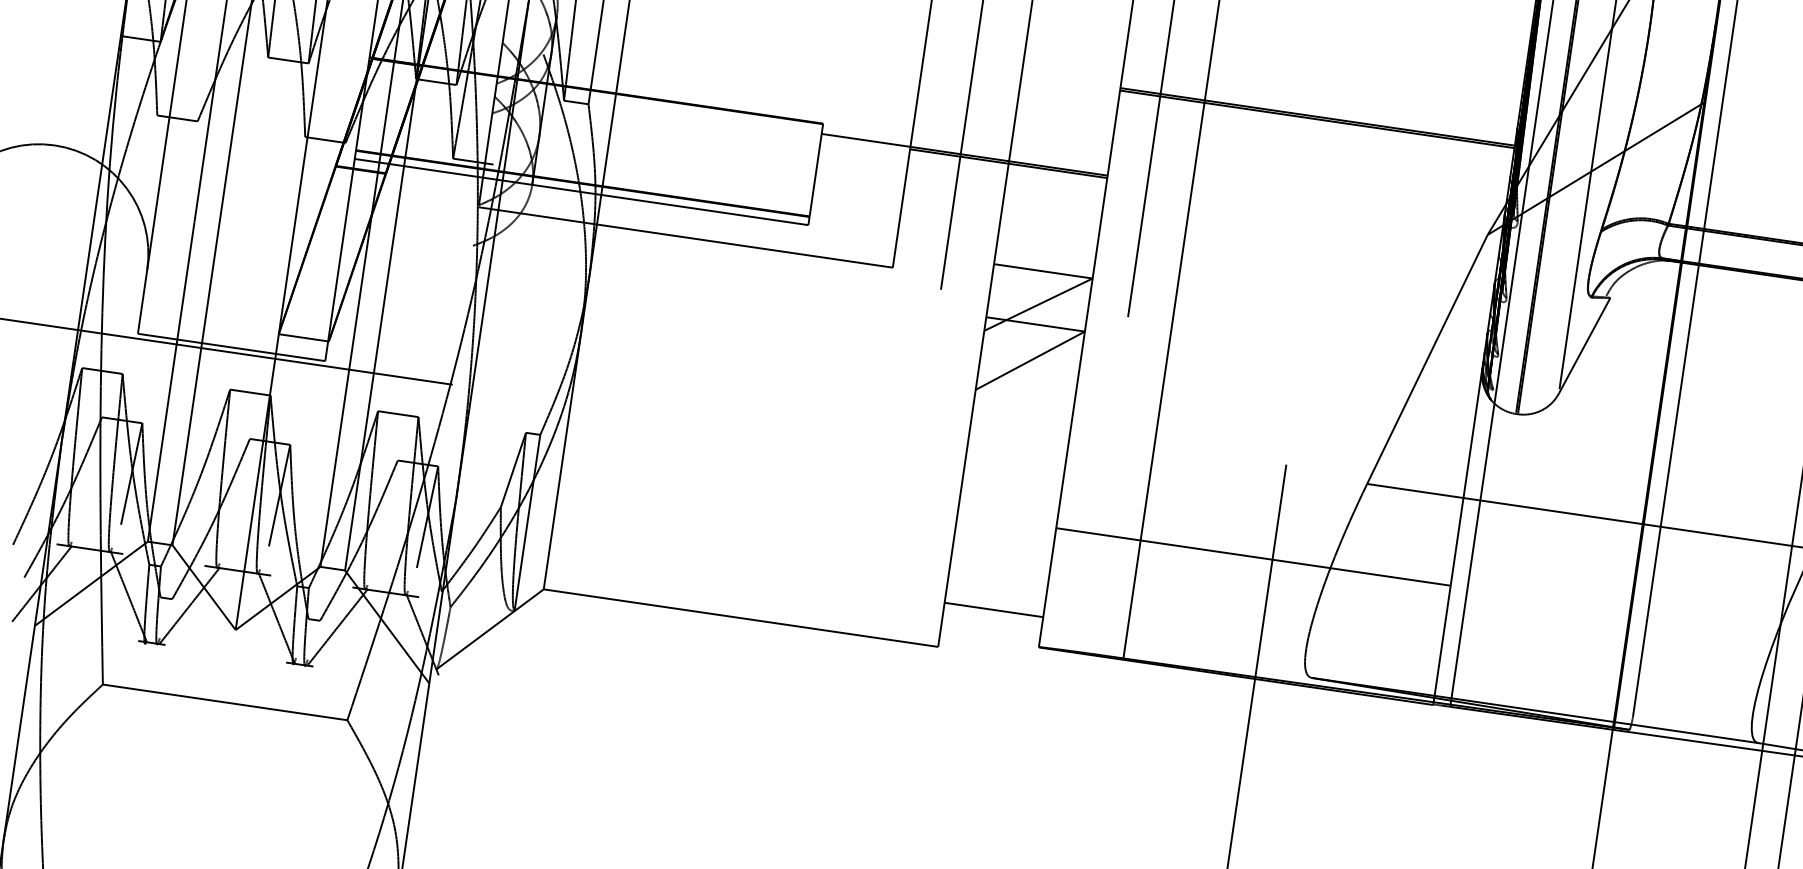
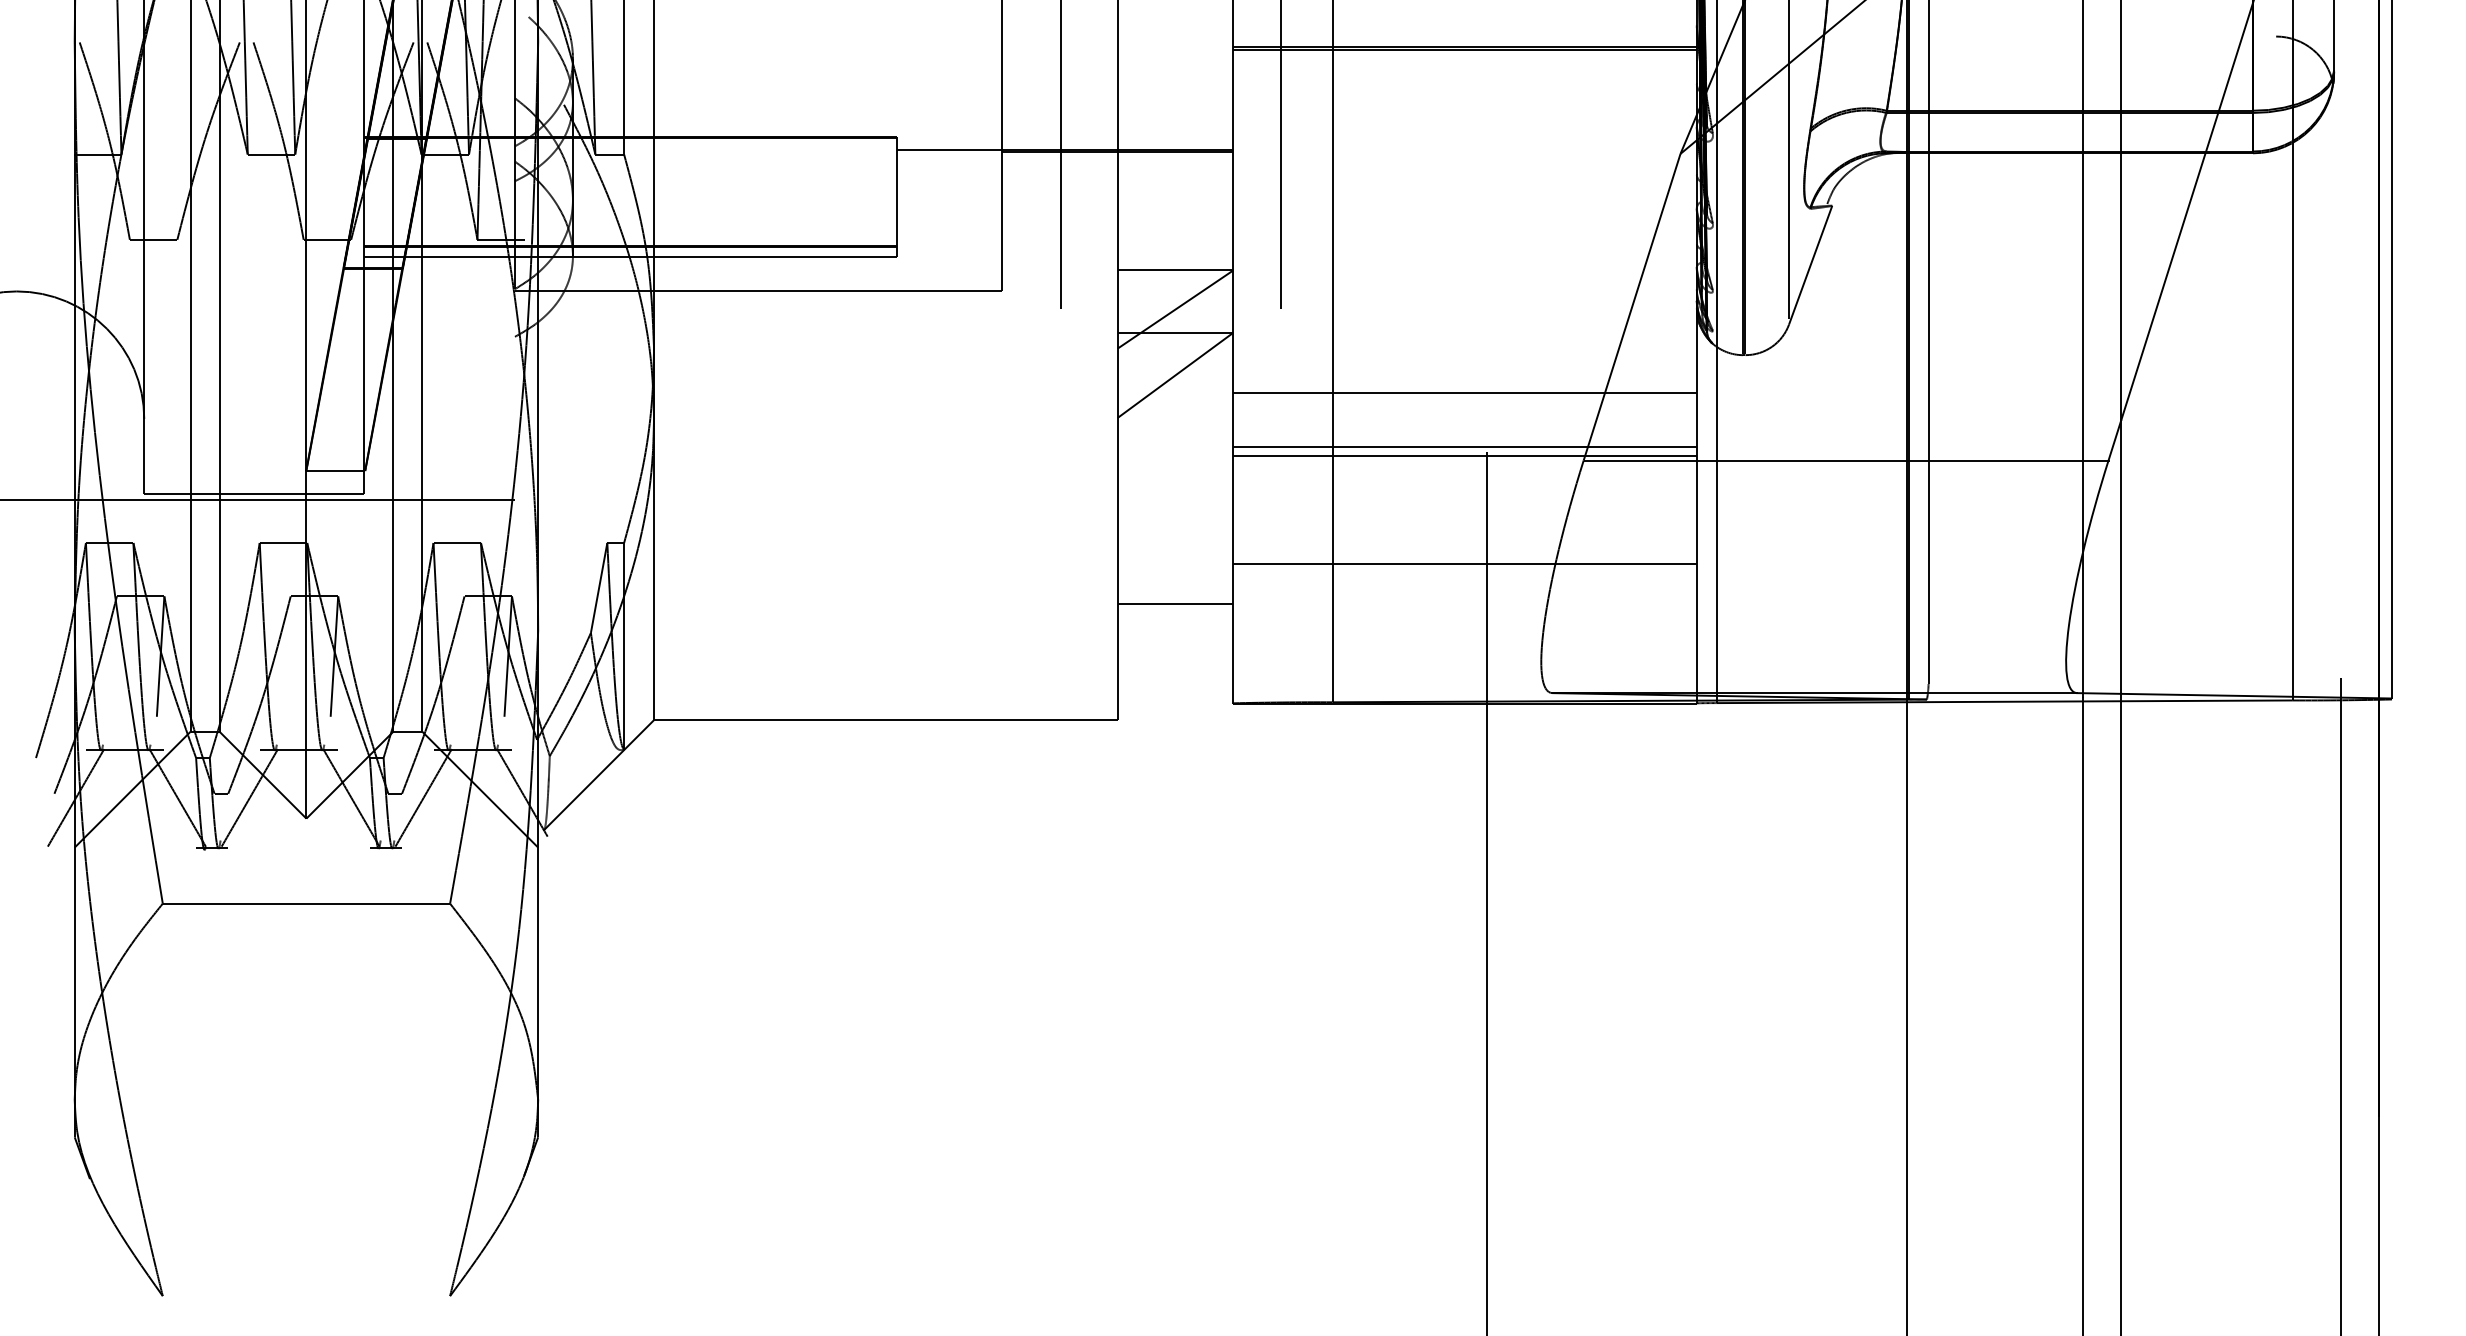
line: (1274, 411) -> (1464, 393), added
line: (1267, 457) -> (1464, 446), added
line: (1266, 465) -> (1464, 456), added
line: (993, 610) -> (1175, 604), moved

